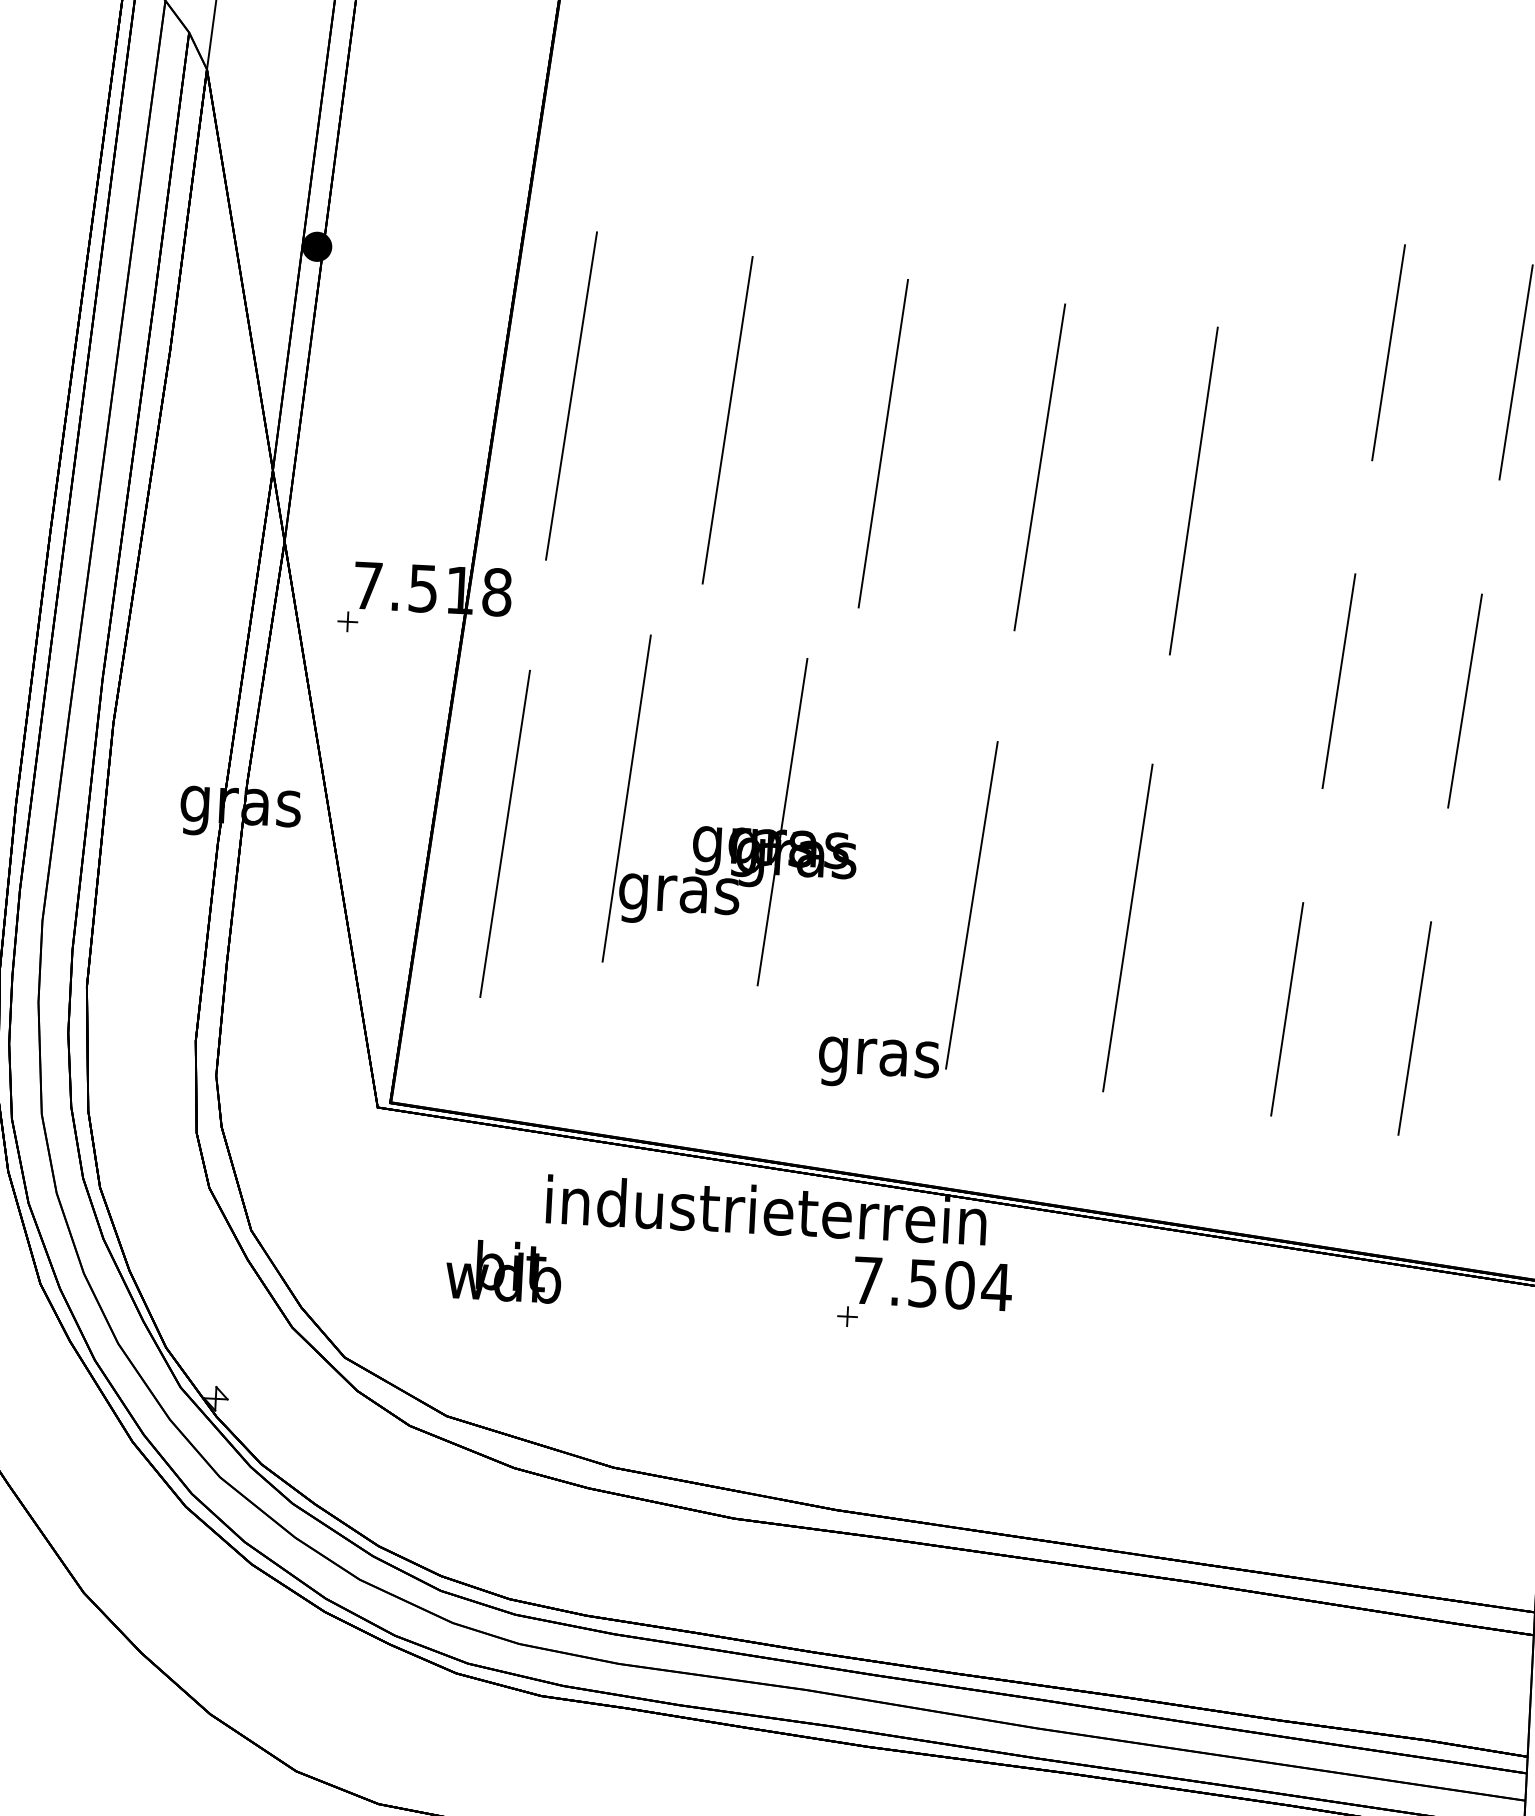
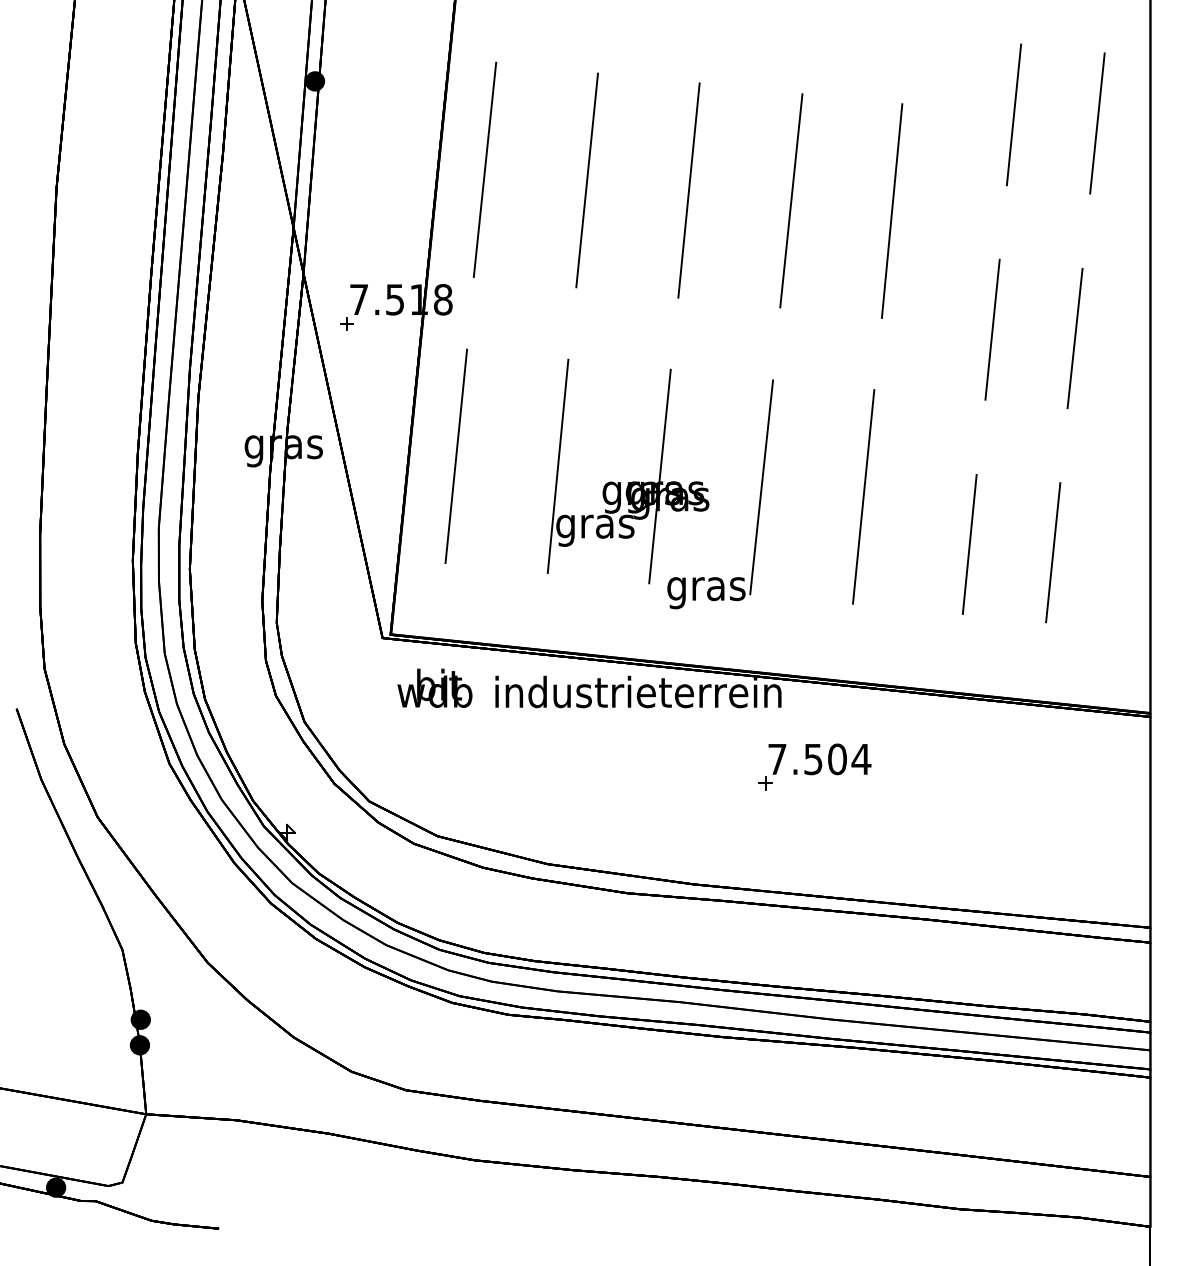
part: (733, 828) -> (628, 482), moved
text: (503, 1270) -> (434, 687), moved
part: (924, 1294) -> (814, 766), moved

